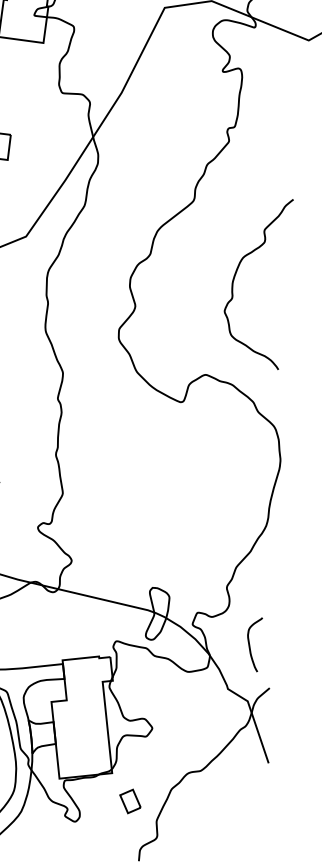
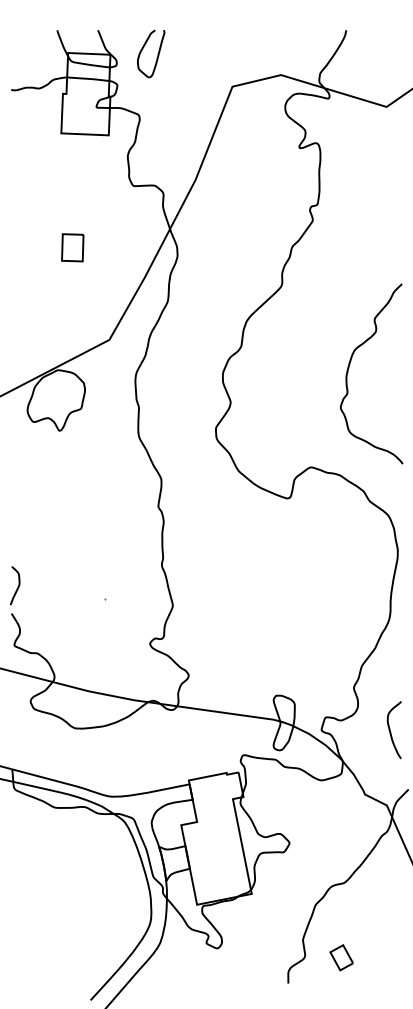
curve: (236, 274) -> (349, 368), moved
curve: (250, 646) -> (391, 732), moved
part: (130, 801) -> (341, 957), moved

